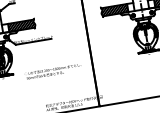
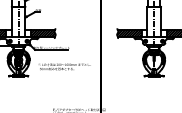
text: (52, 71) -> (64, 66), moved

